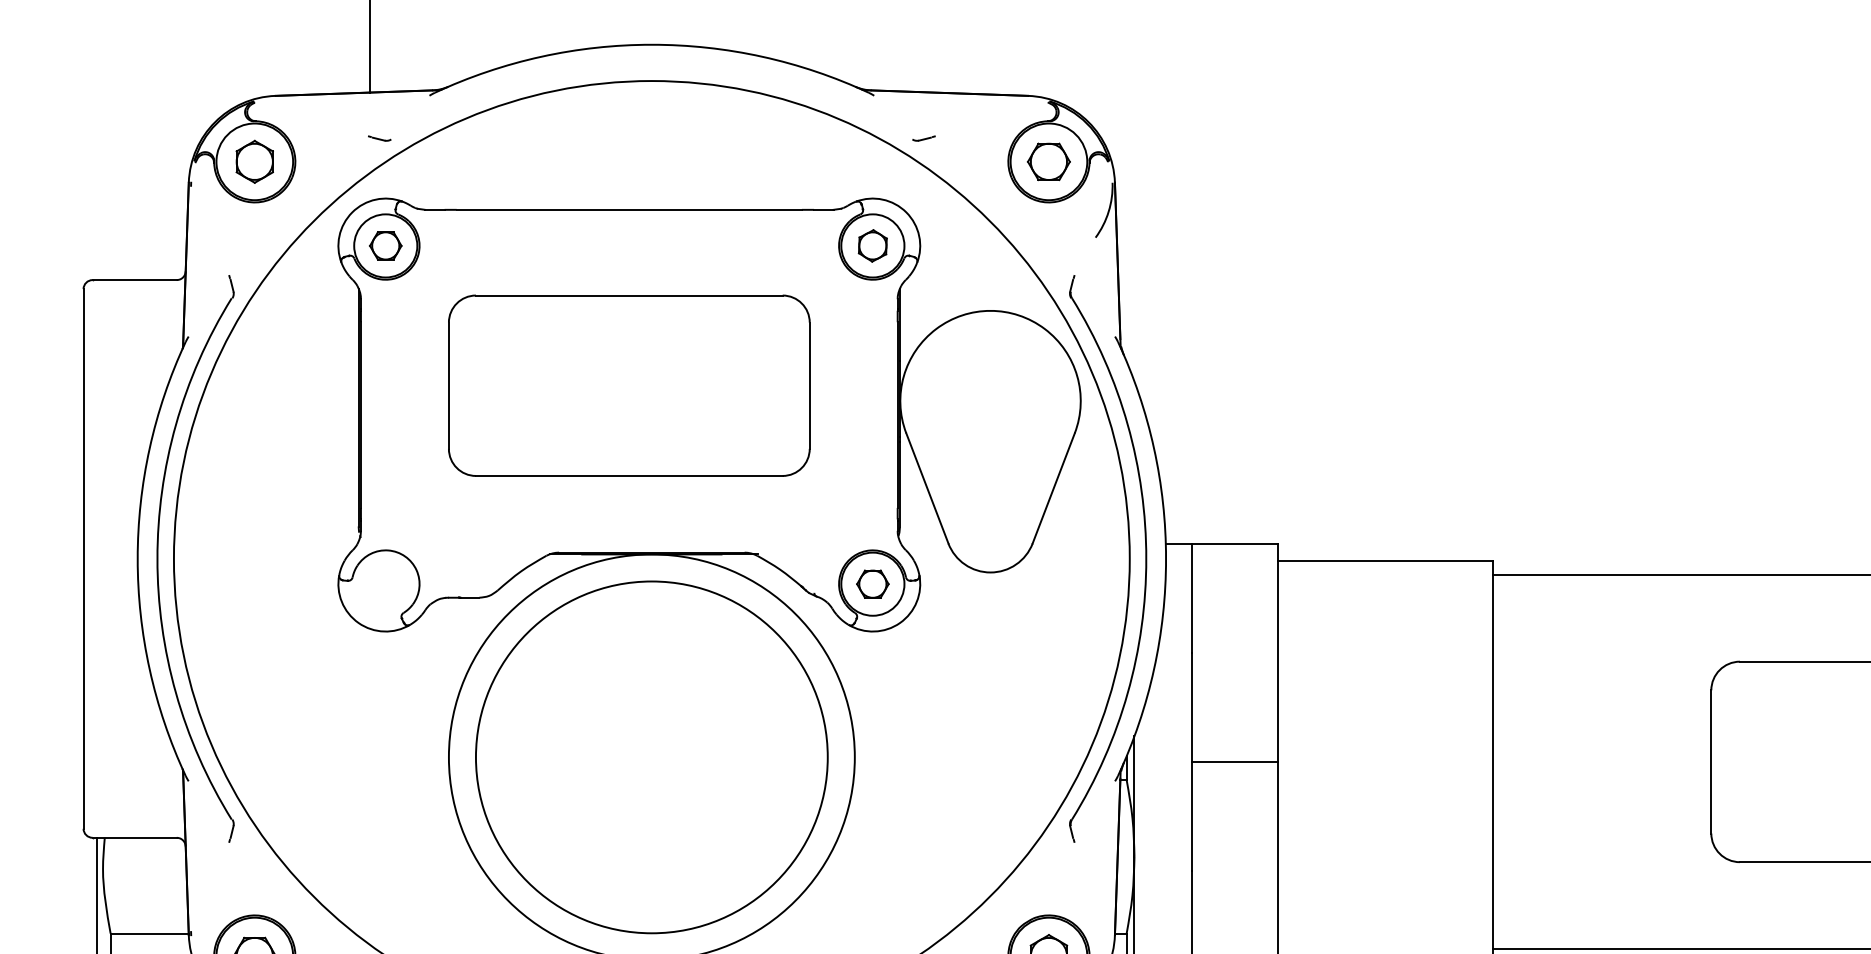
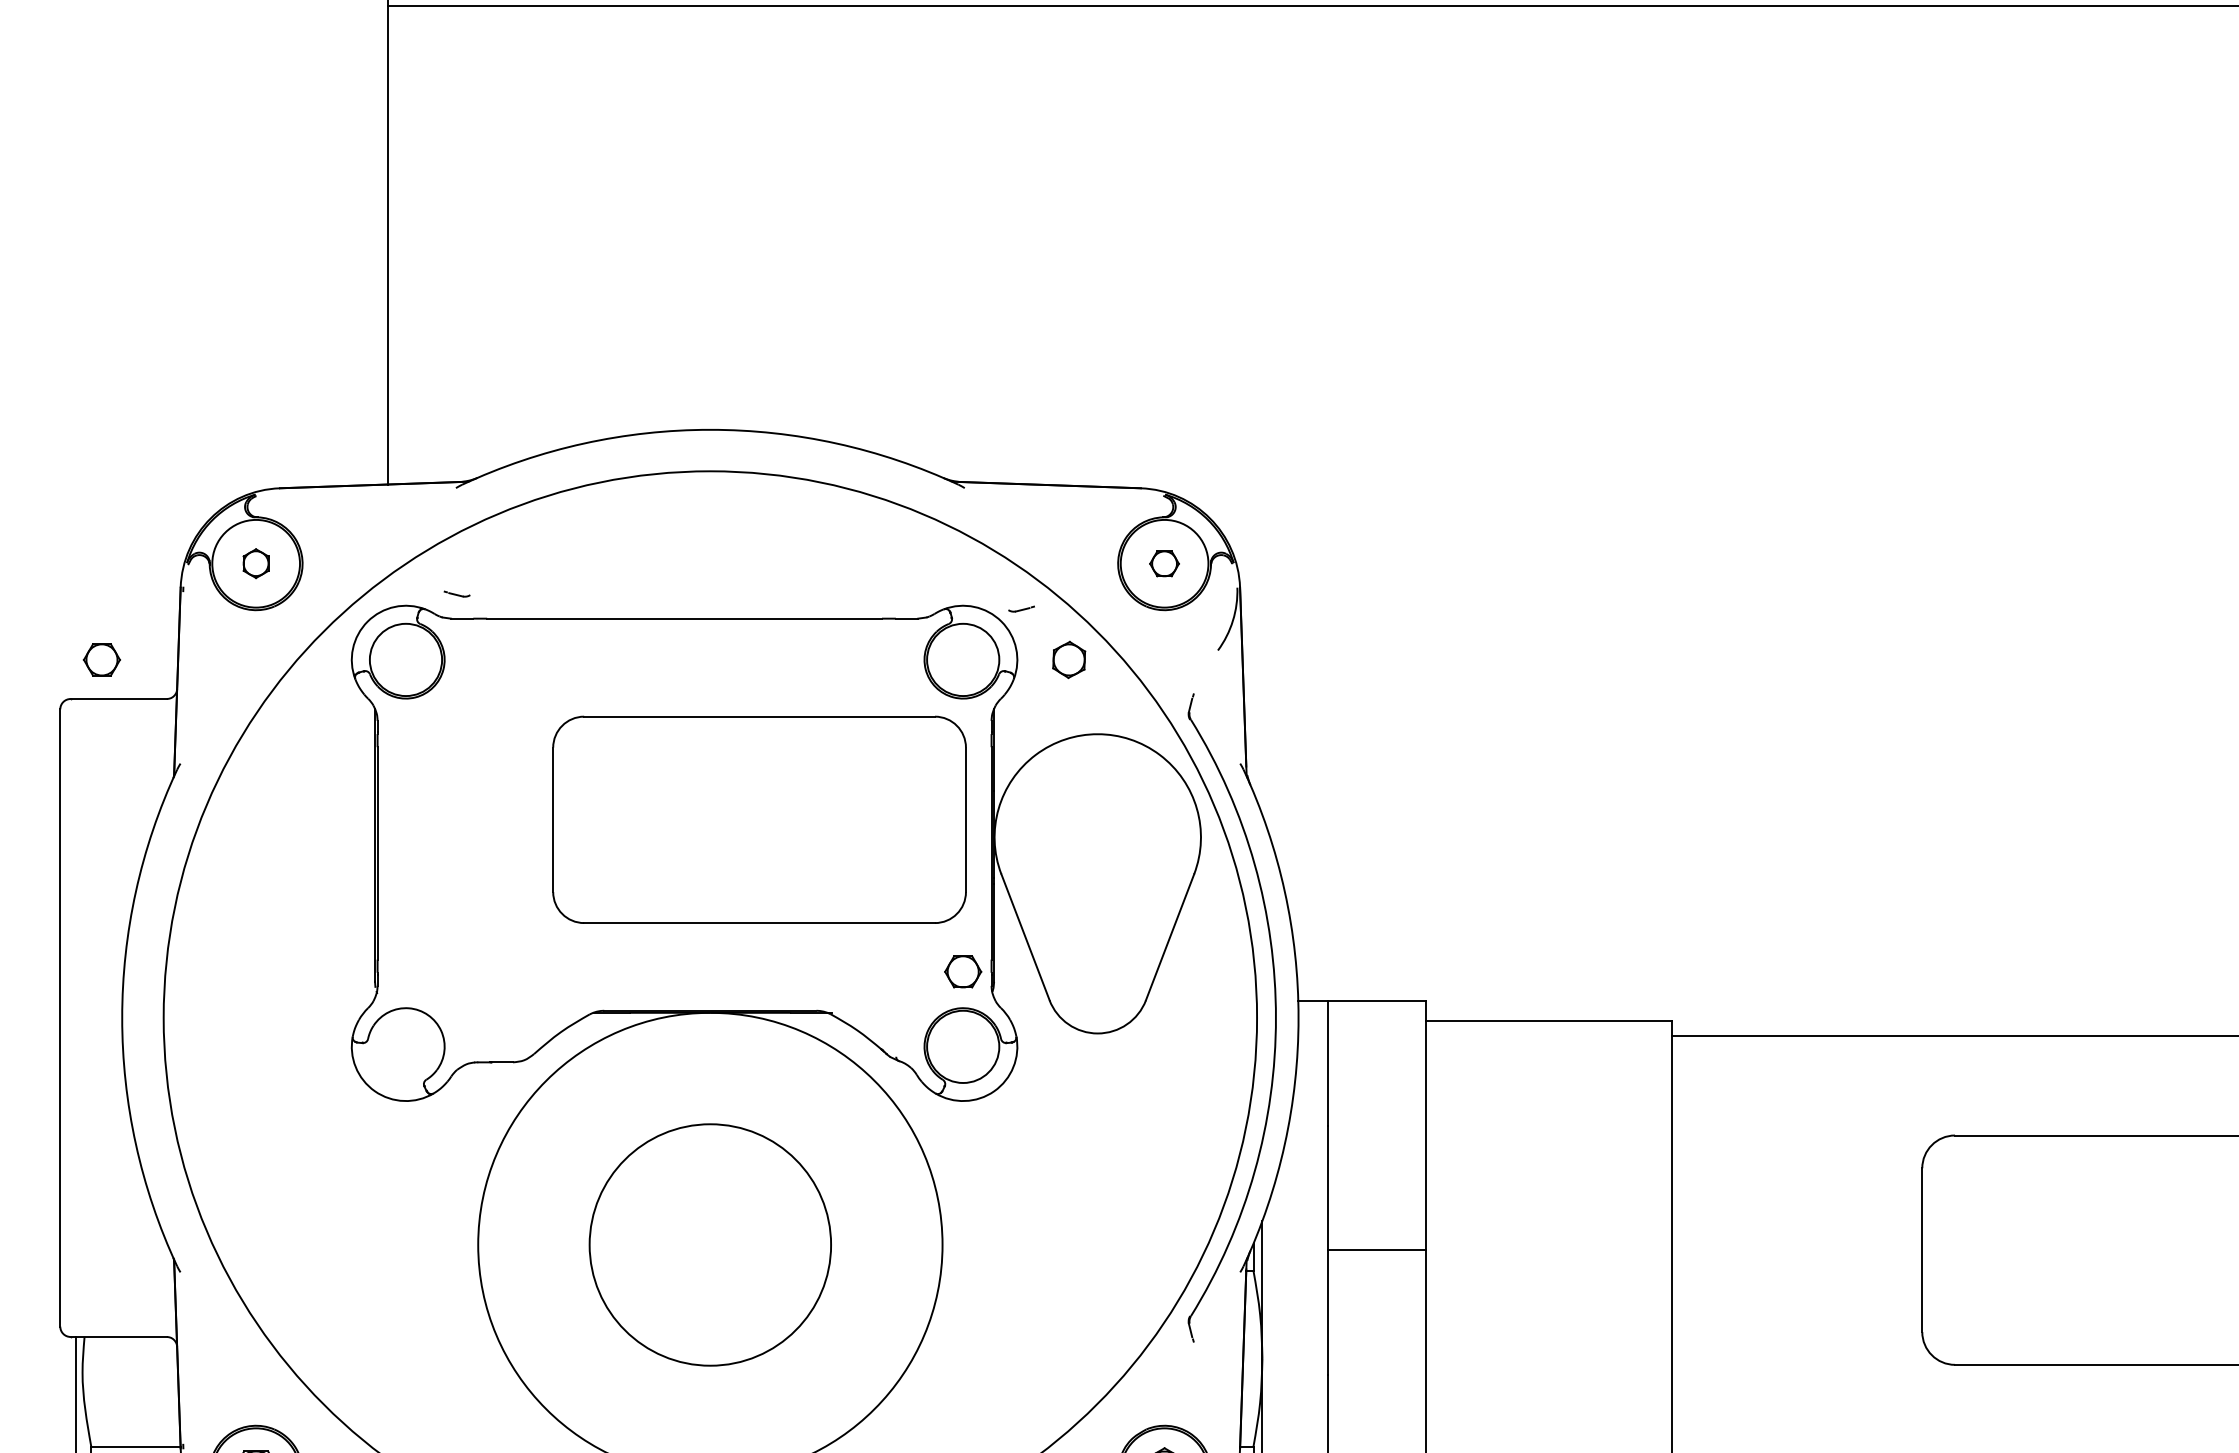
part: (379, 138) -> (456, 593), moved
part: (923, 138) -> (1021, 608), moved
part: (254, 161) -> (255, 563), size x0.6
part: (1048, 161) -> (1164, 563), size x0.6
part: (385, 245) -> (101, 659), moved
part: (873, 245) -> (1069, 659), moved
part: (629, 385) -> (759, 819), moved
part: (158, 558) -> (145, 1017), removed
part: (873, 583) -> (963, 971), moved
circle: (651, 756) -> (710, 1244), size x0.6

